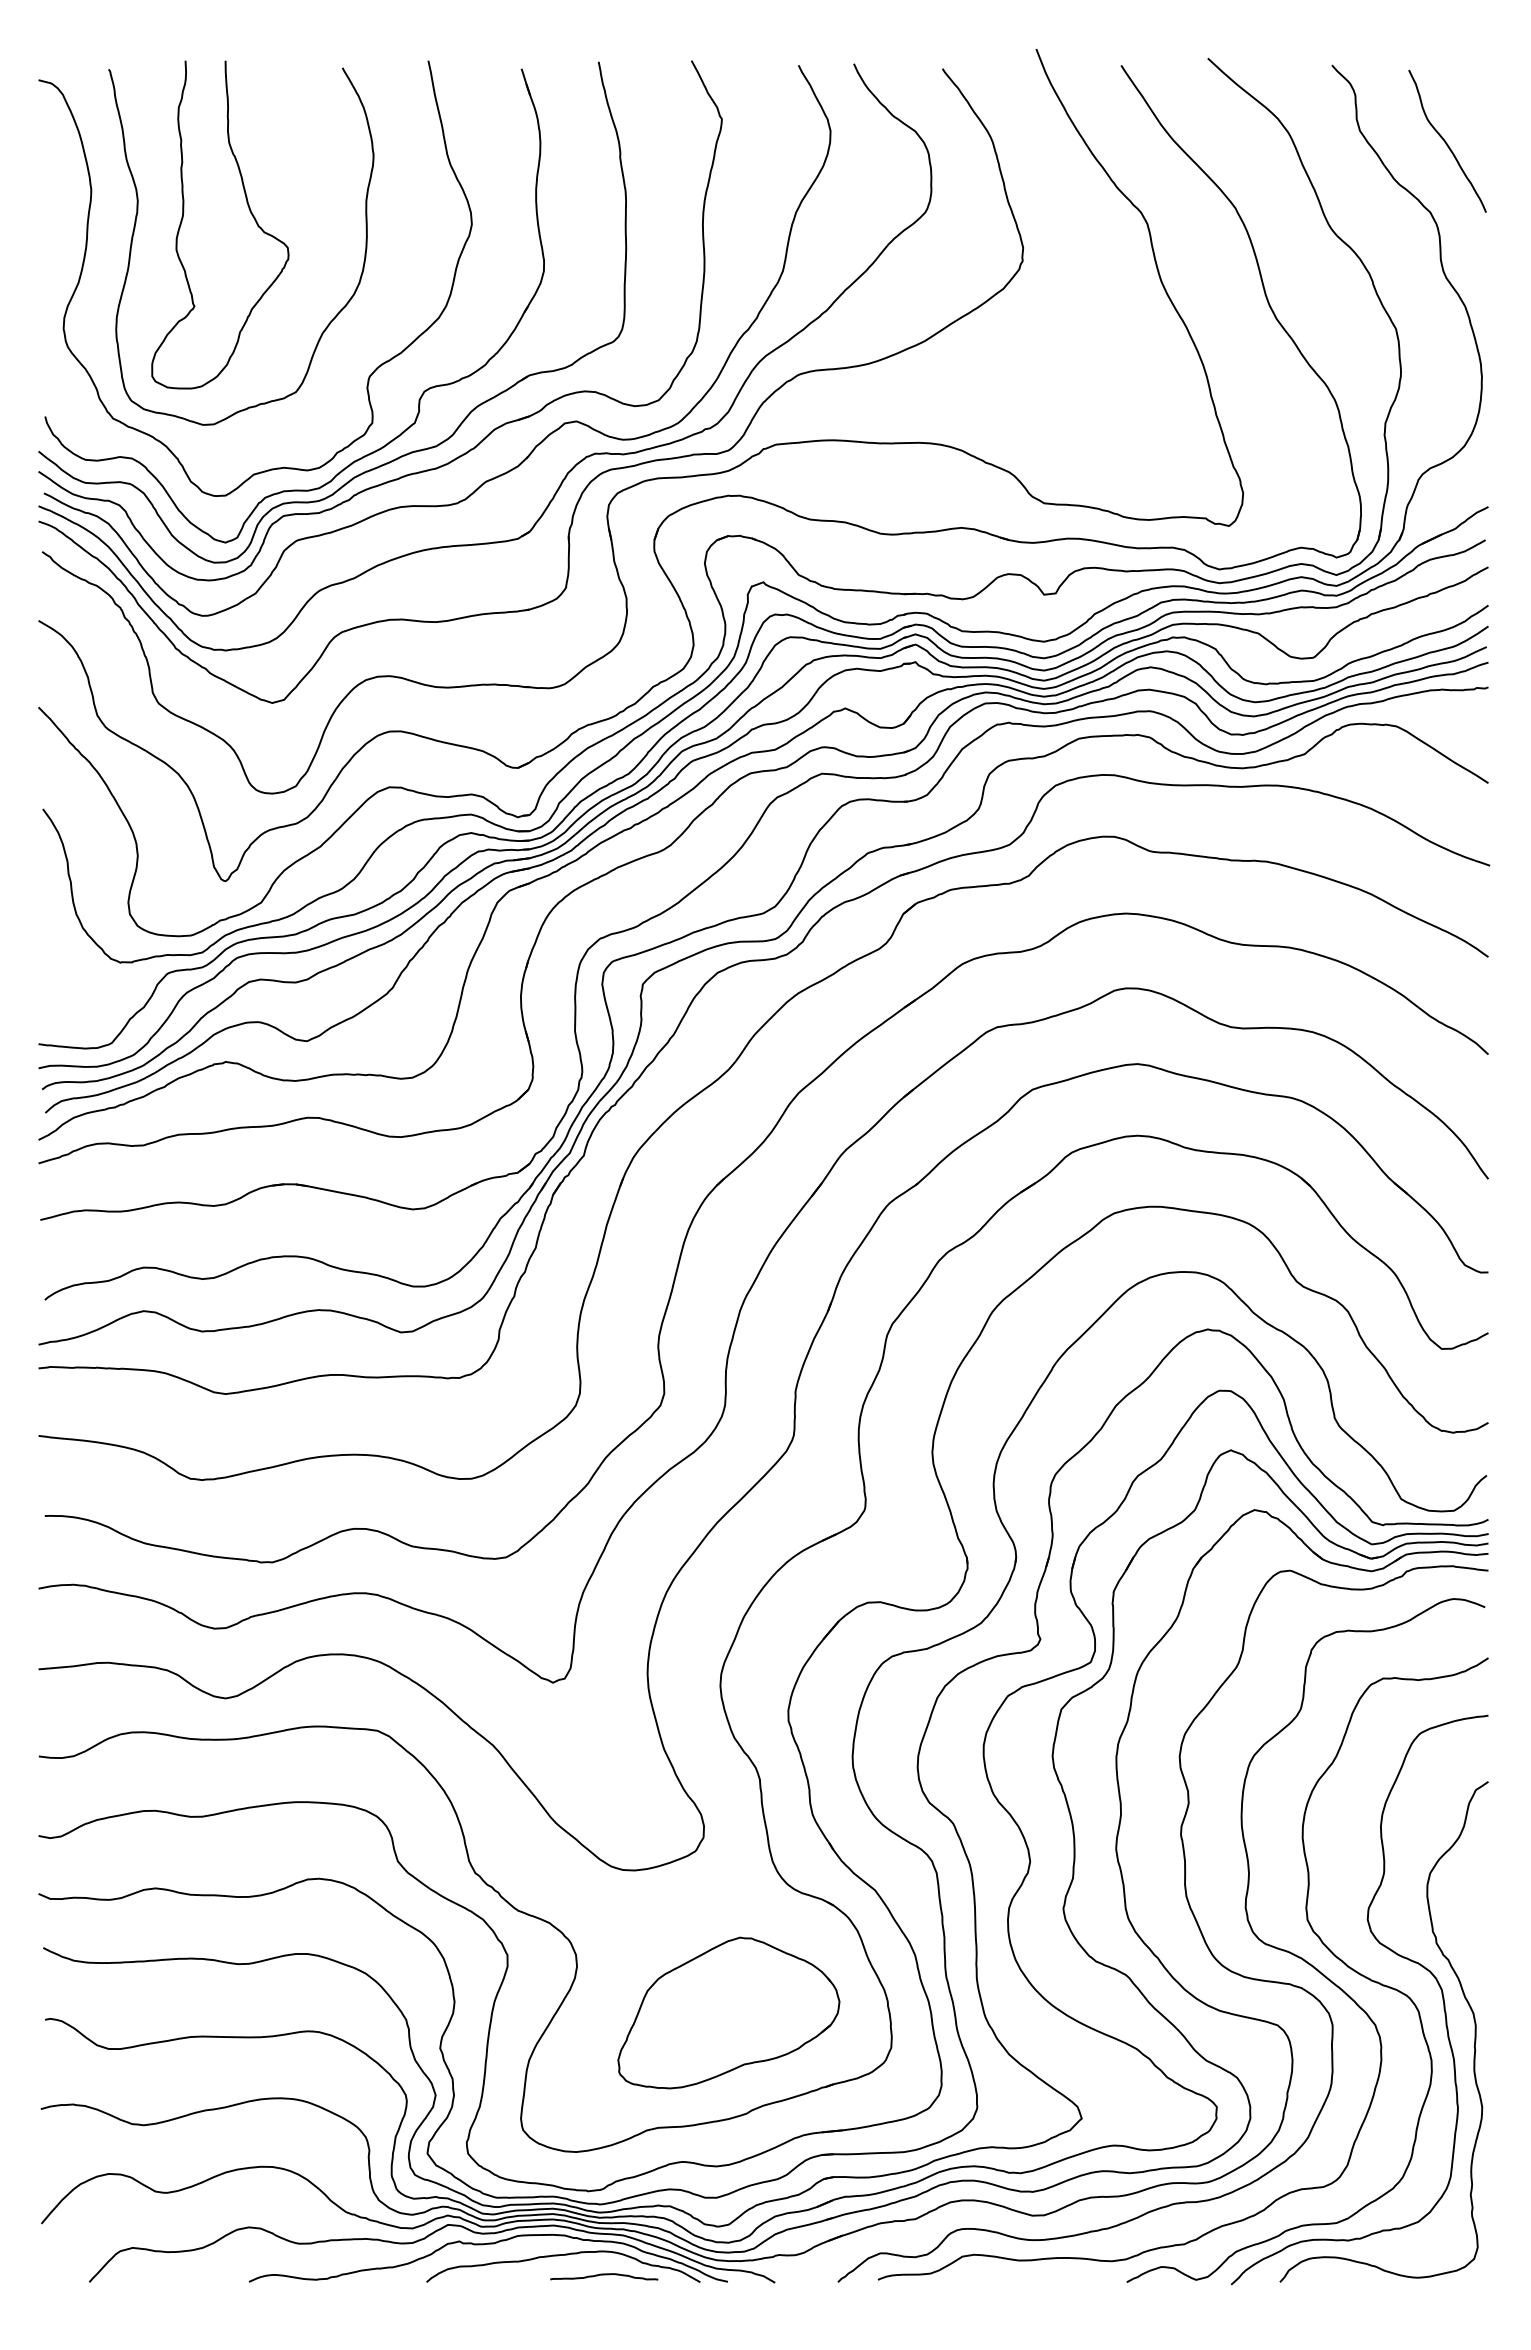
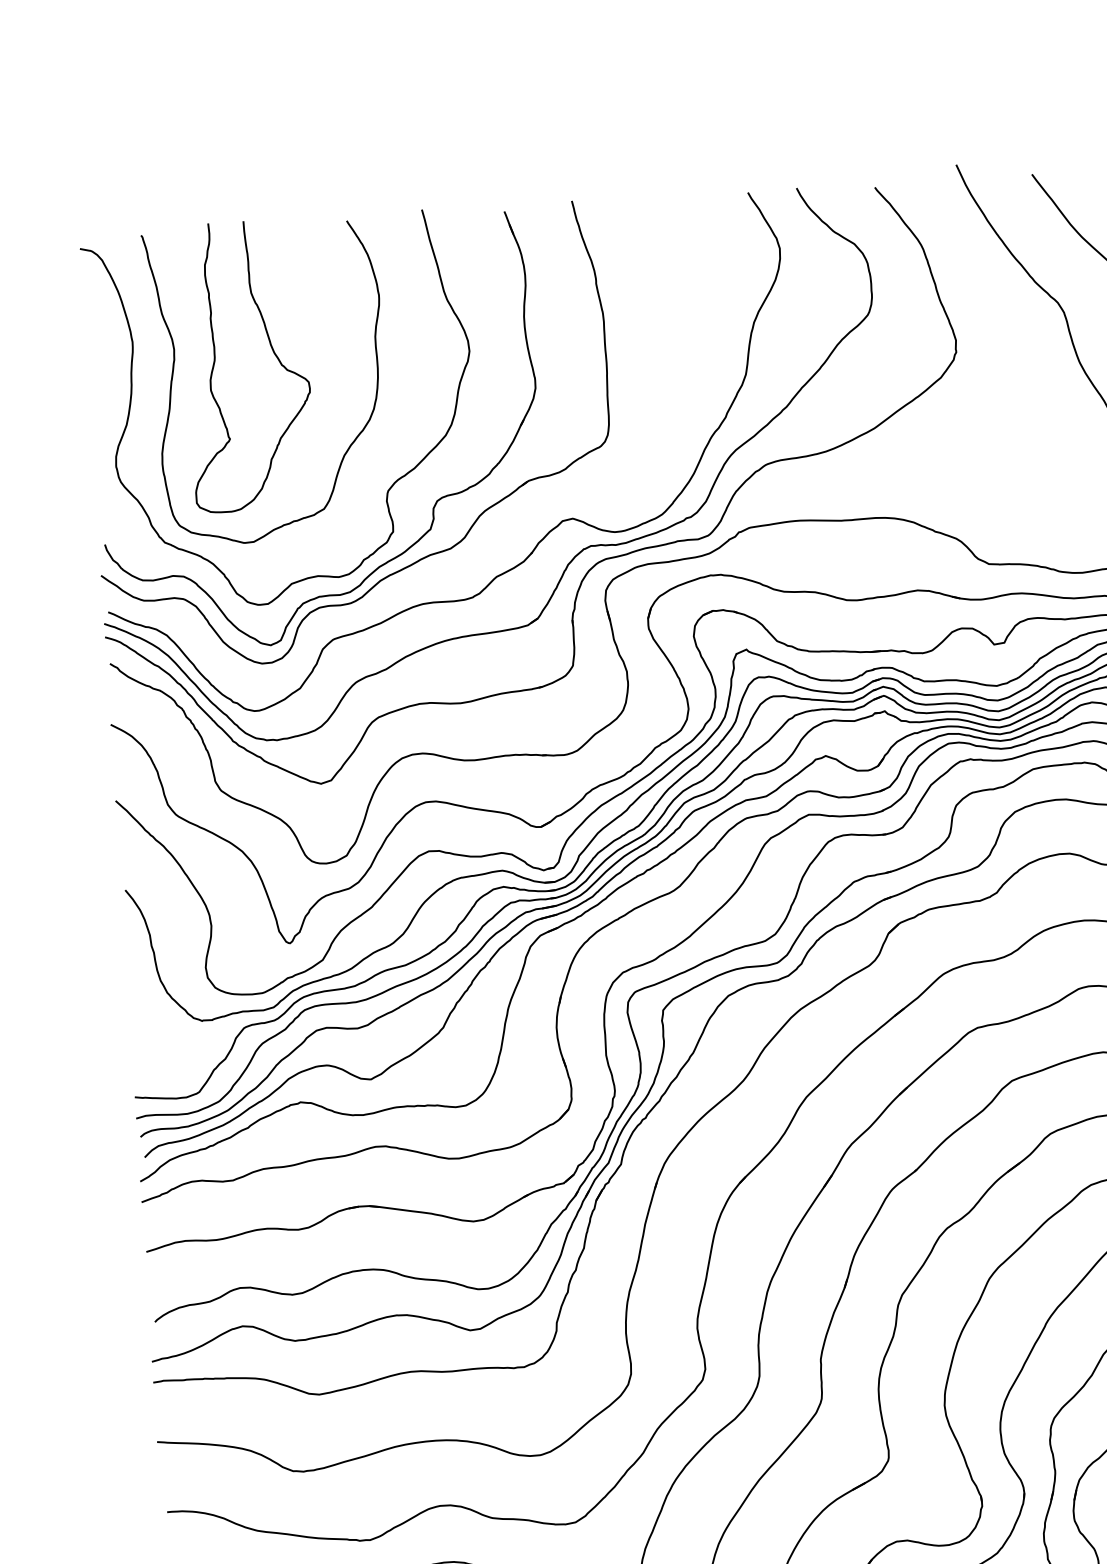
part: (413, 472) -> (432, 572), removed

